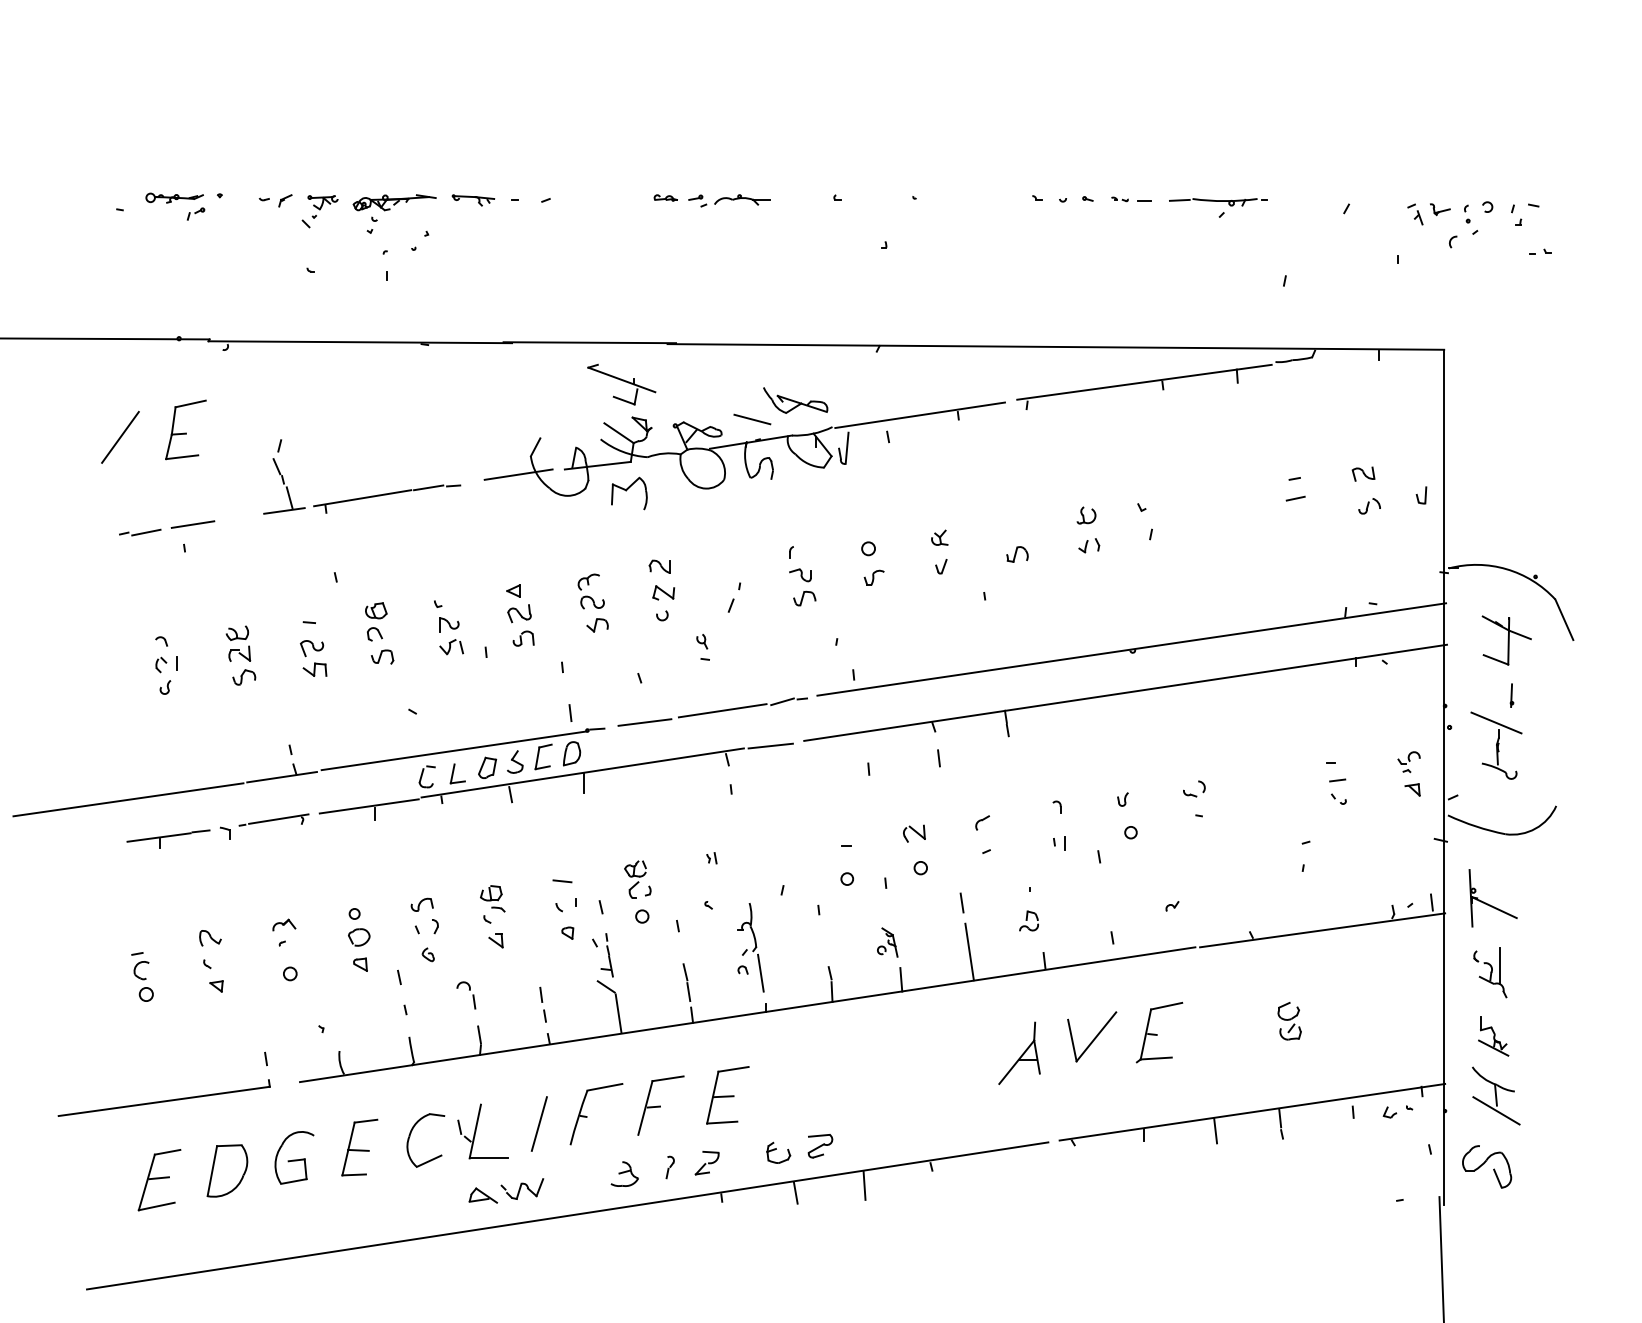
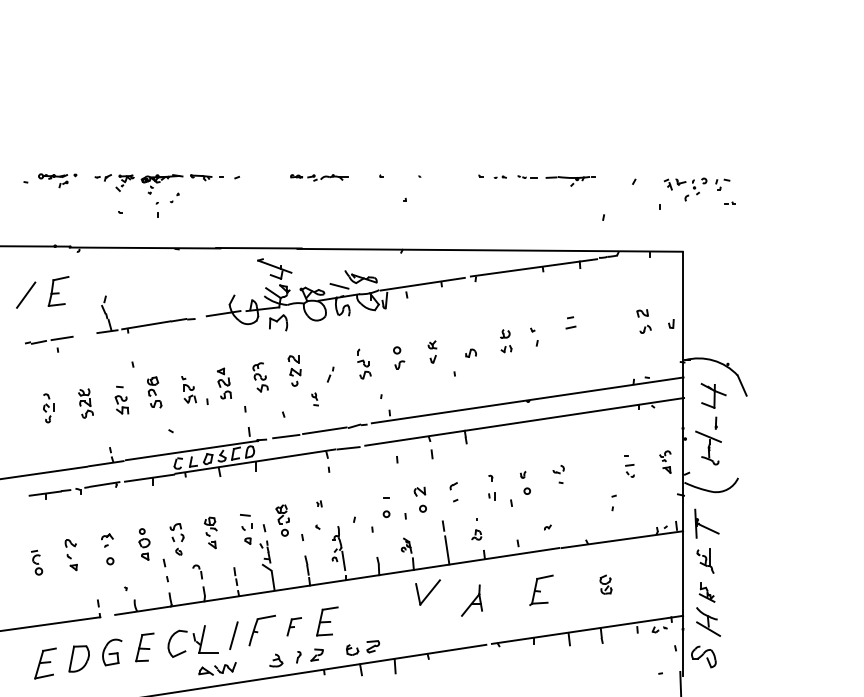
part: (1076, 200) -> (500, 177), size x0.7
part: (1294, 488) -> (570, 322), moved
part: (1091, 1036) -> (427, 592), moved
part: (661, 1105) -> (294, 626), size x0.6

